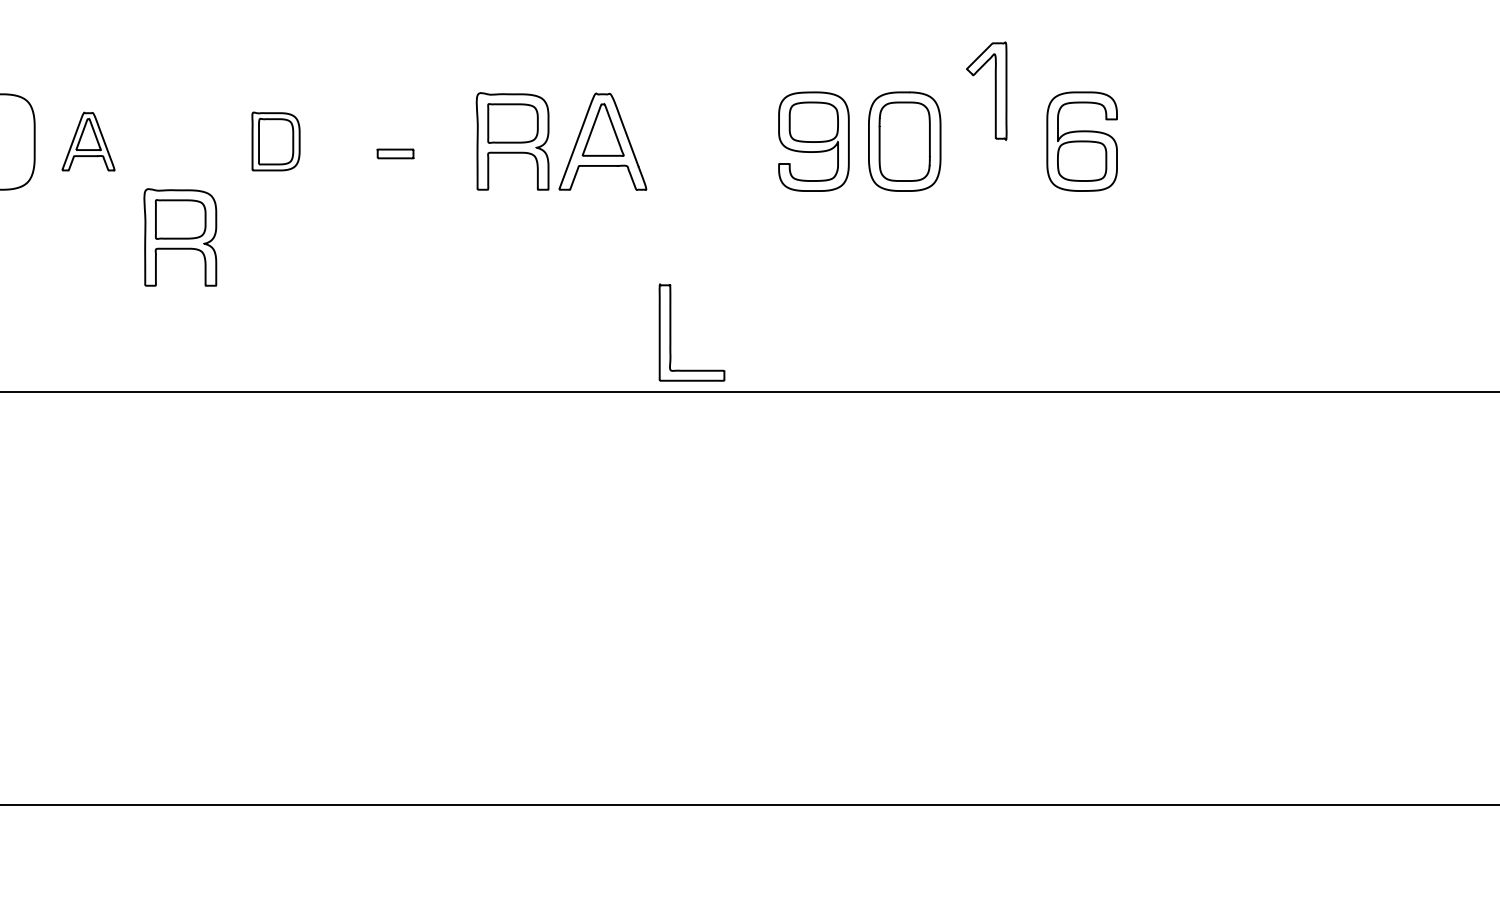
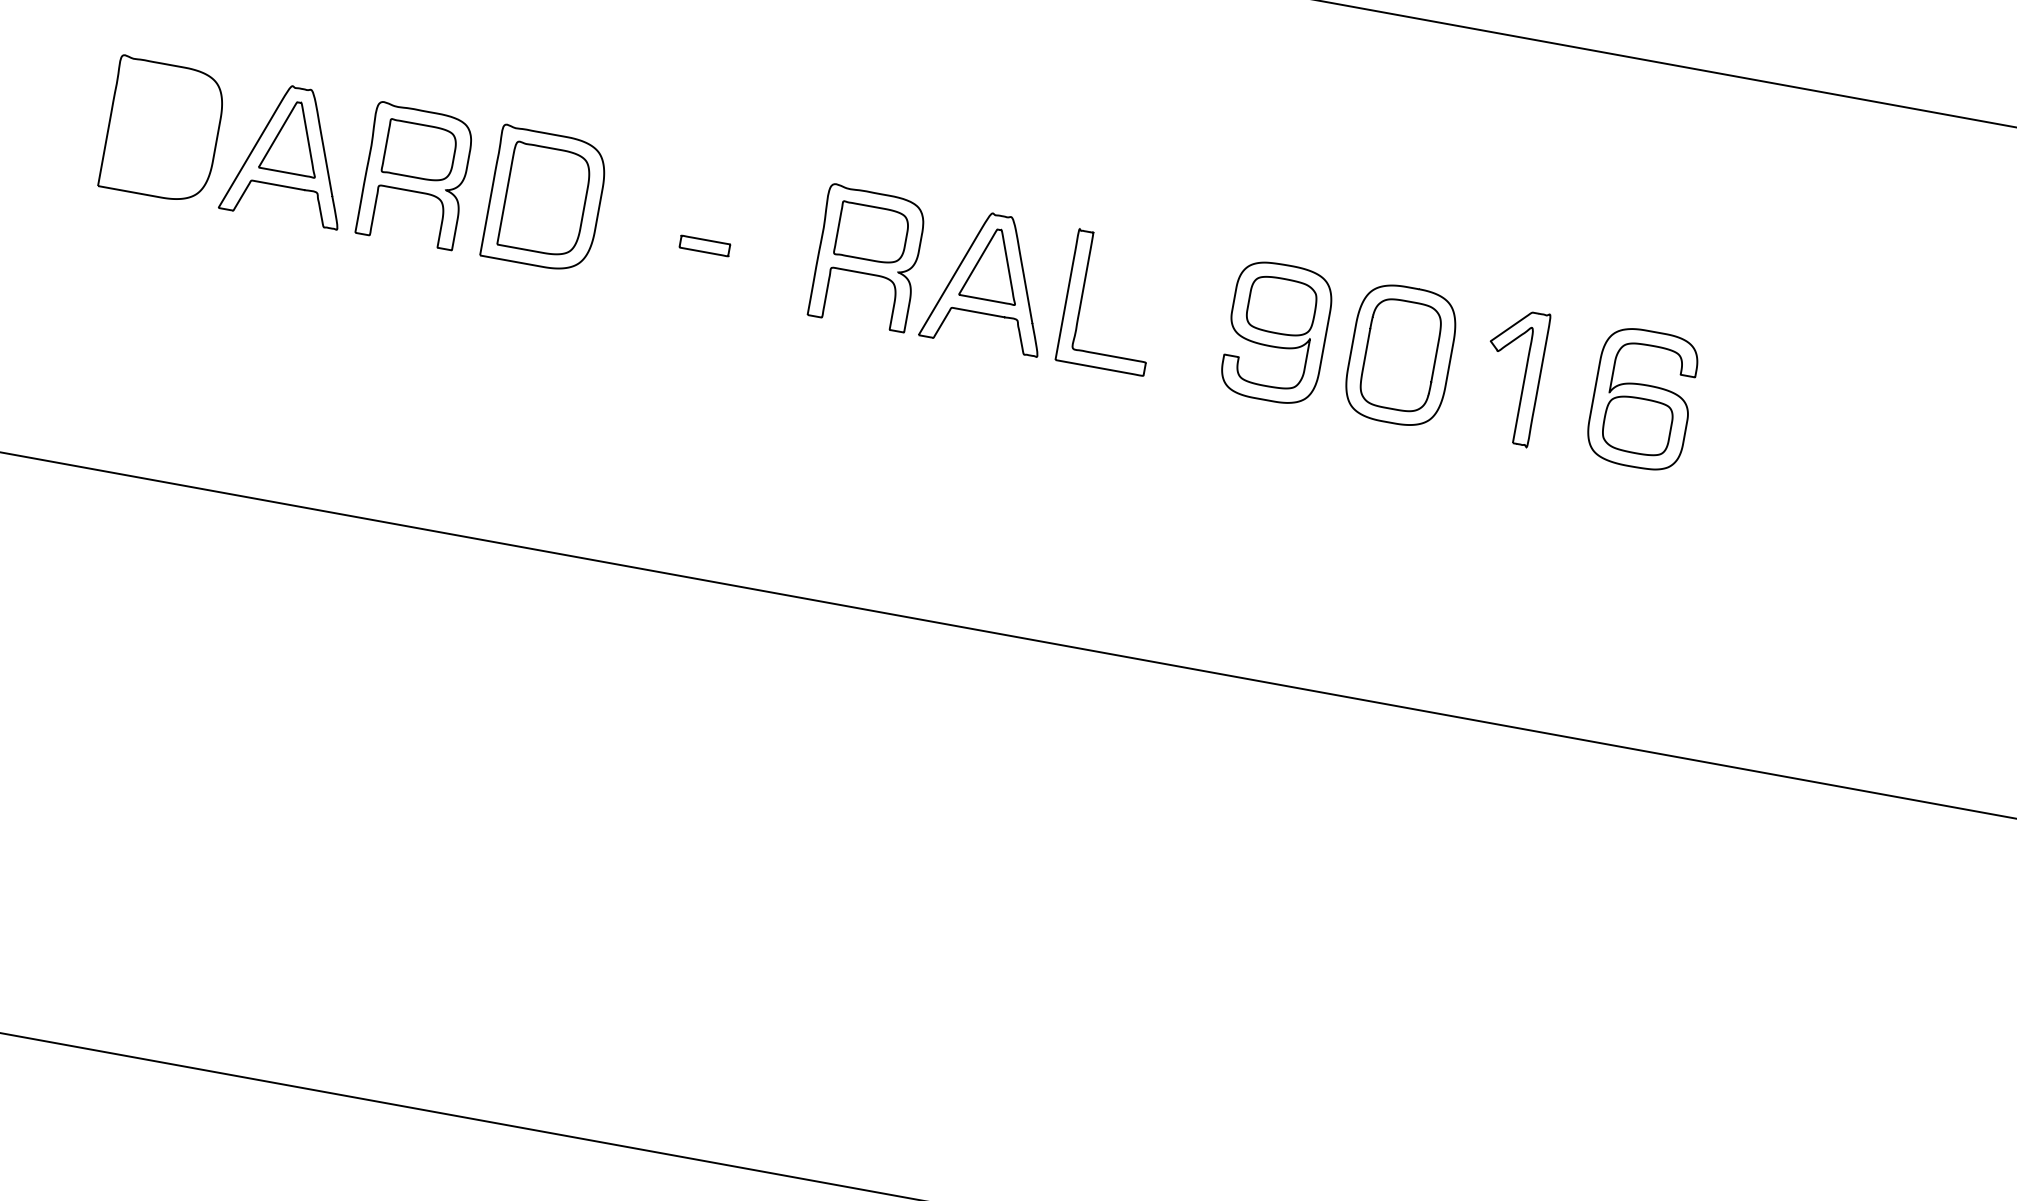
part: (994, 90) -> (1523, 377), moved
part: (88, 141) -> (290, 153), size x1.67
part: (275, 141) -> (544, 199), size x1.67
part: (180, 237) -> (415, 175), moved
part: (671, 332) -> (1083, 297), moved

